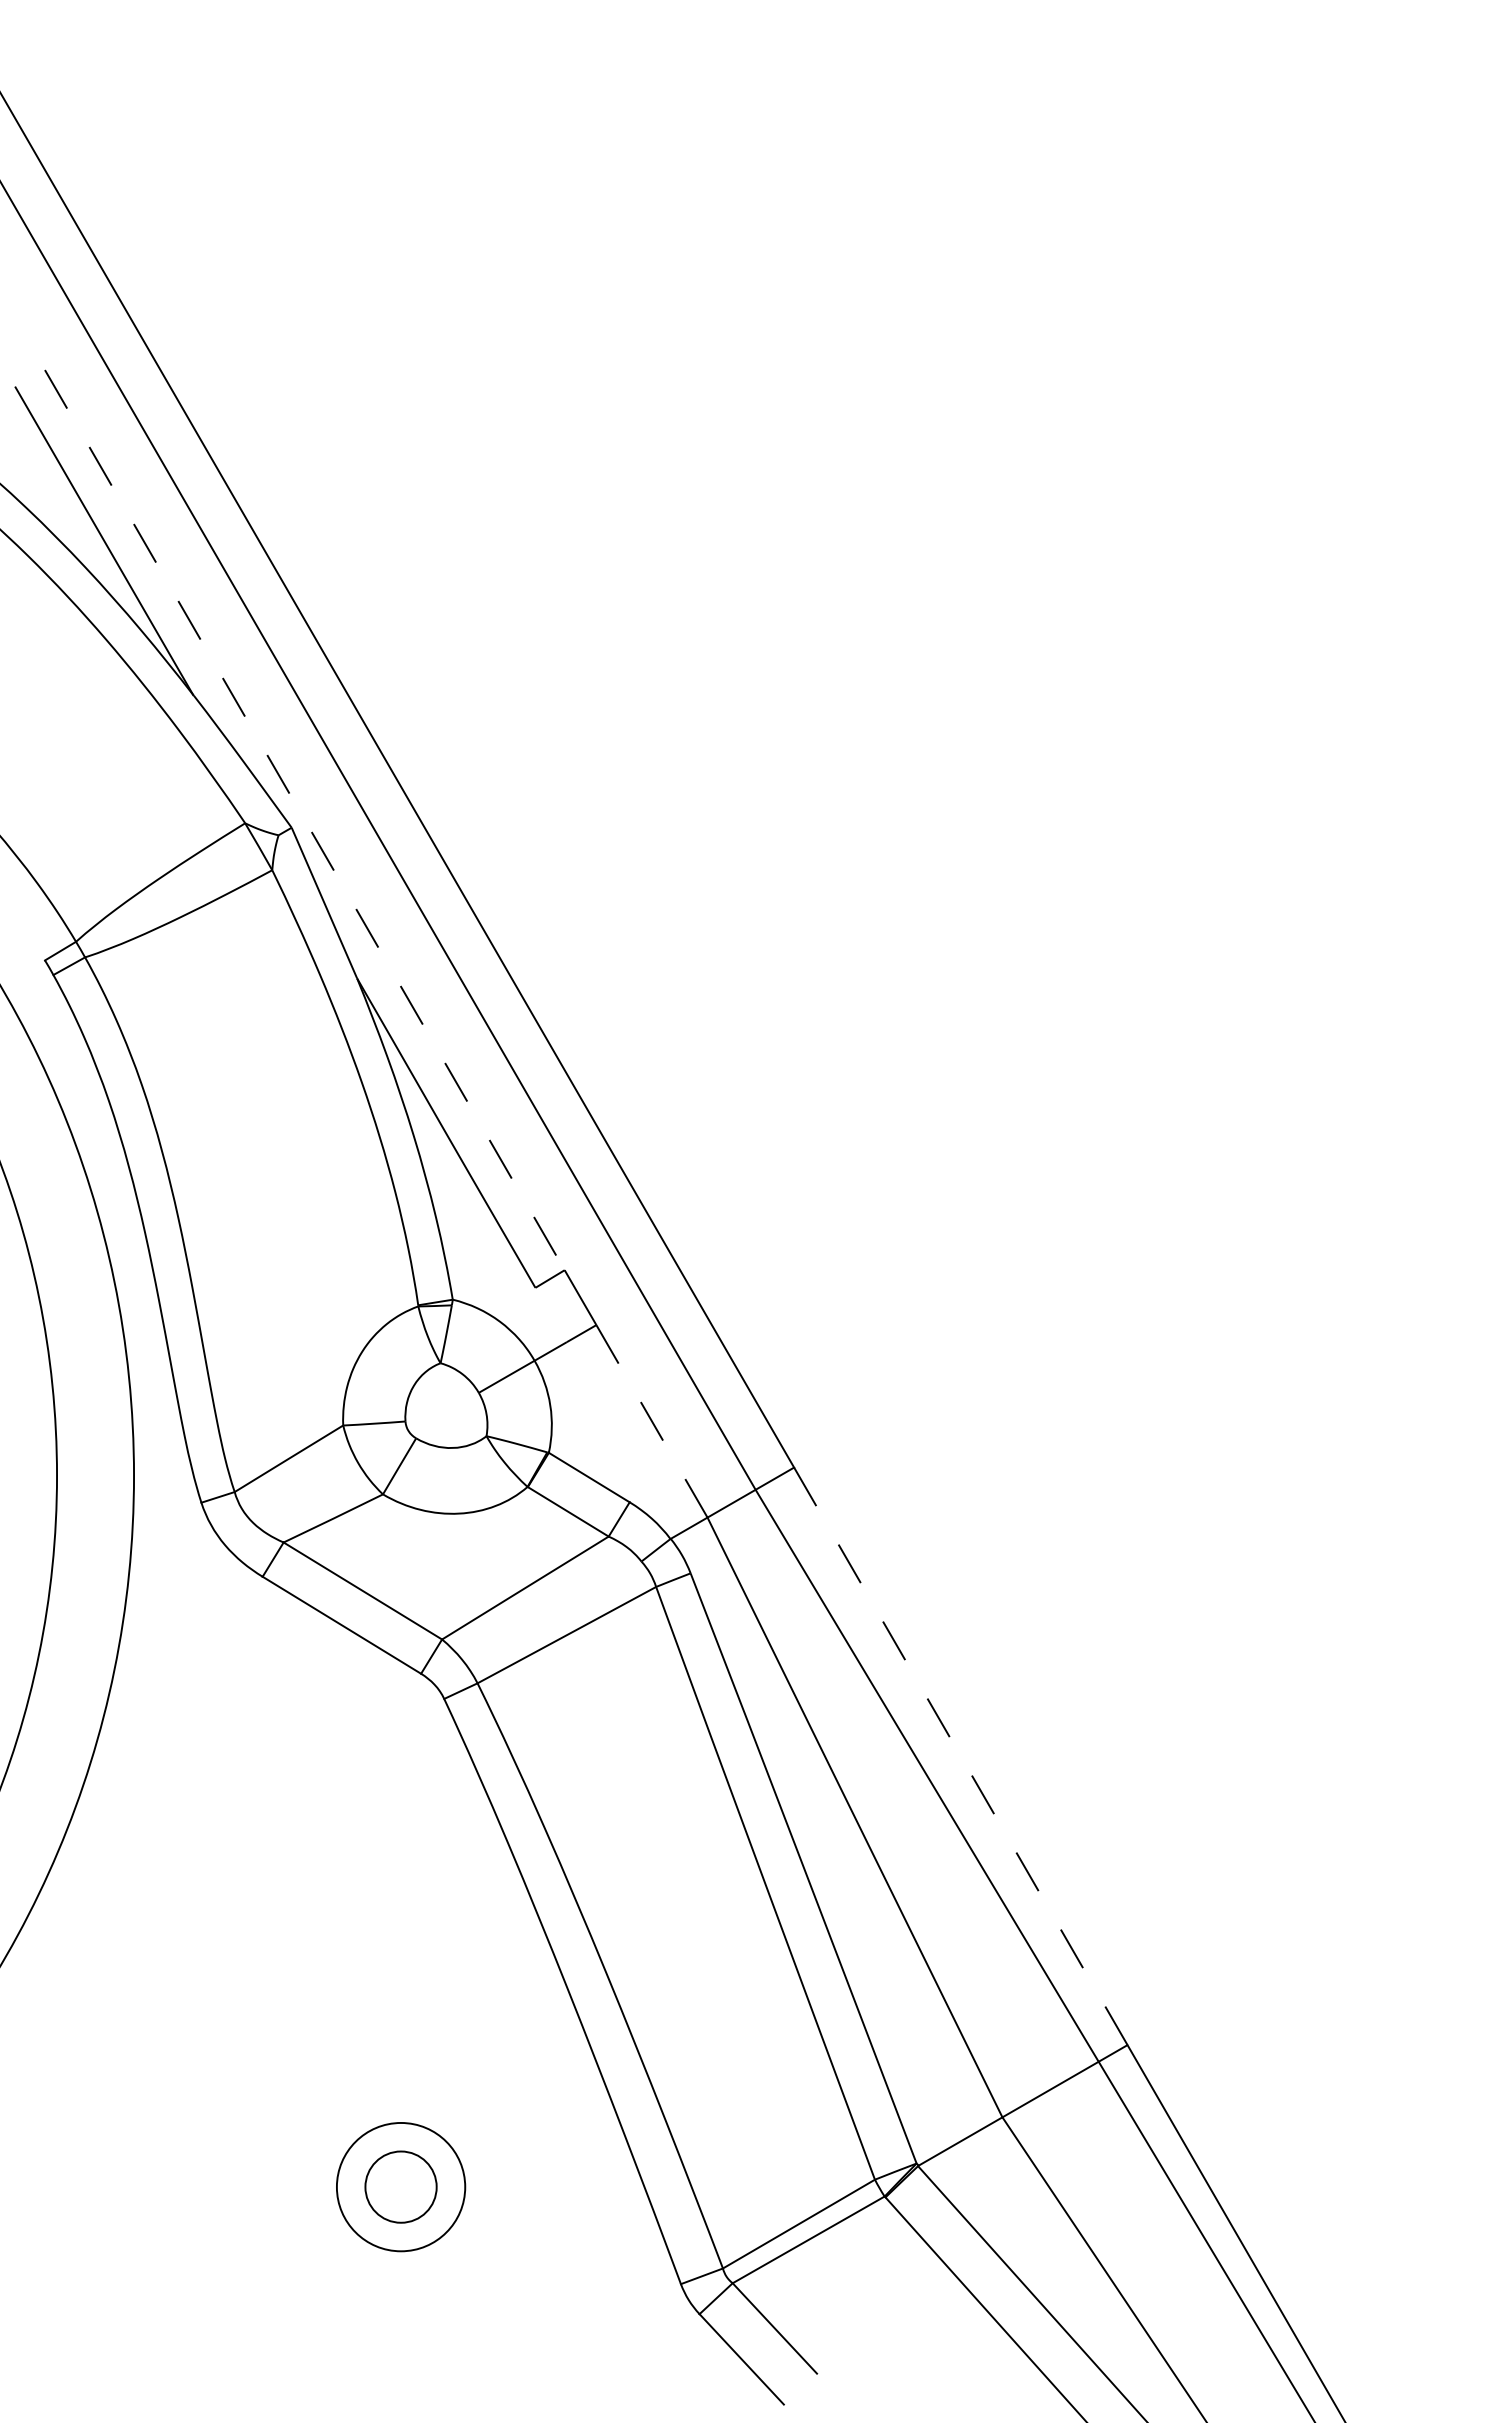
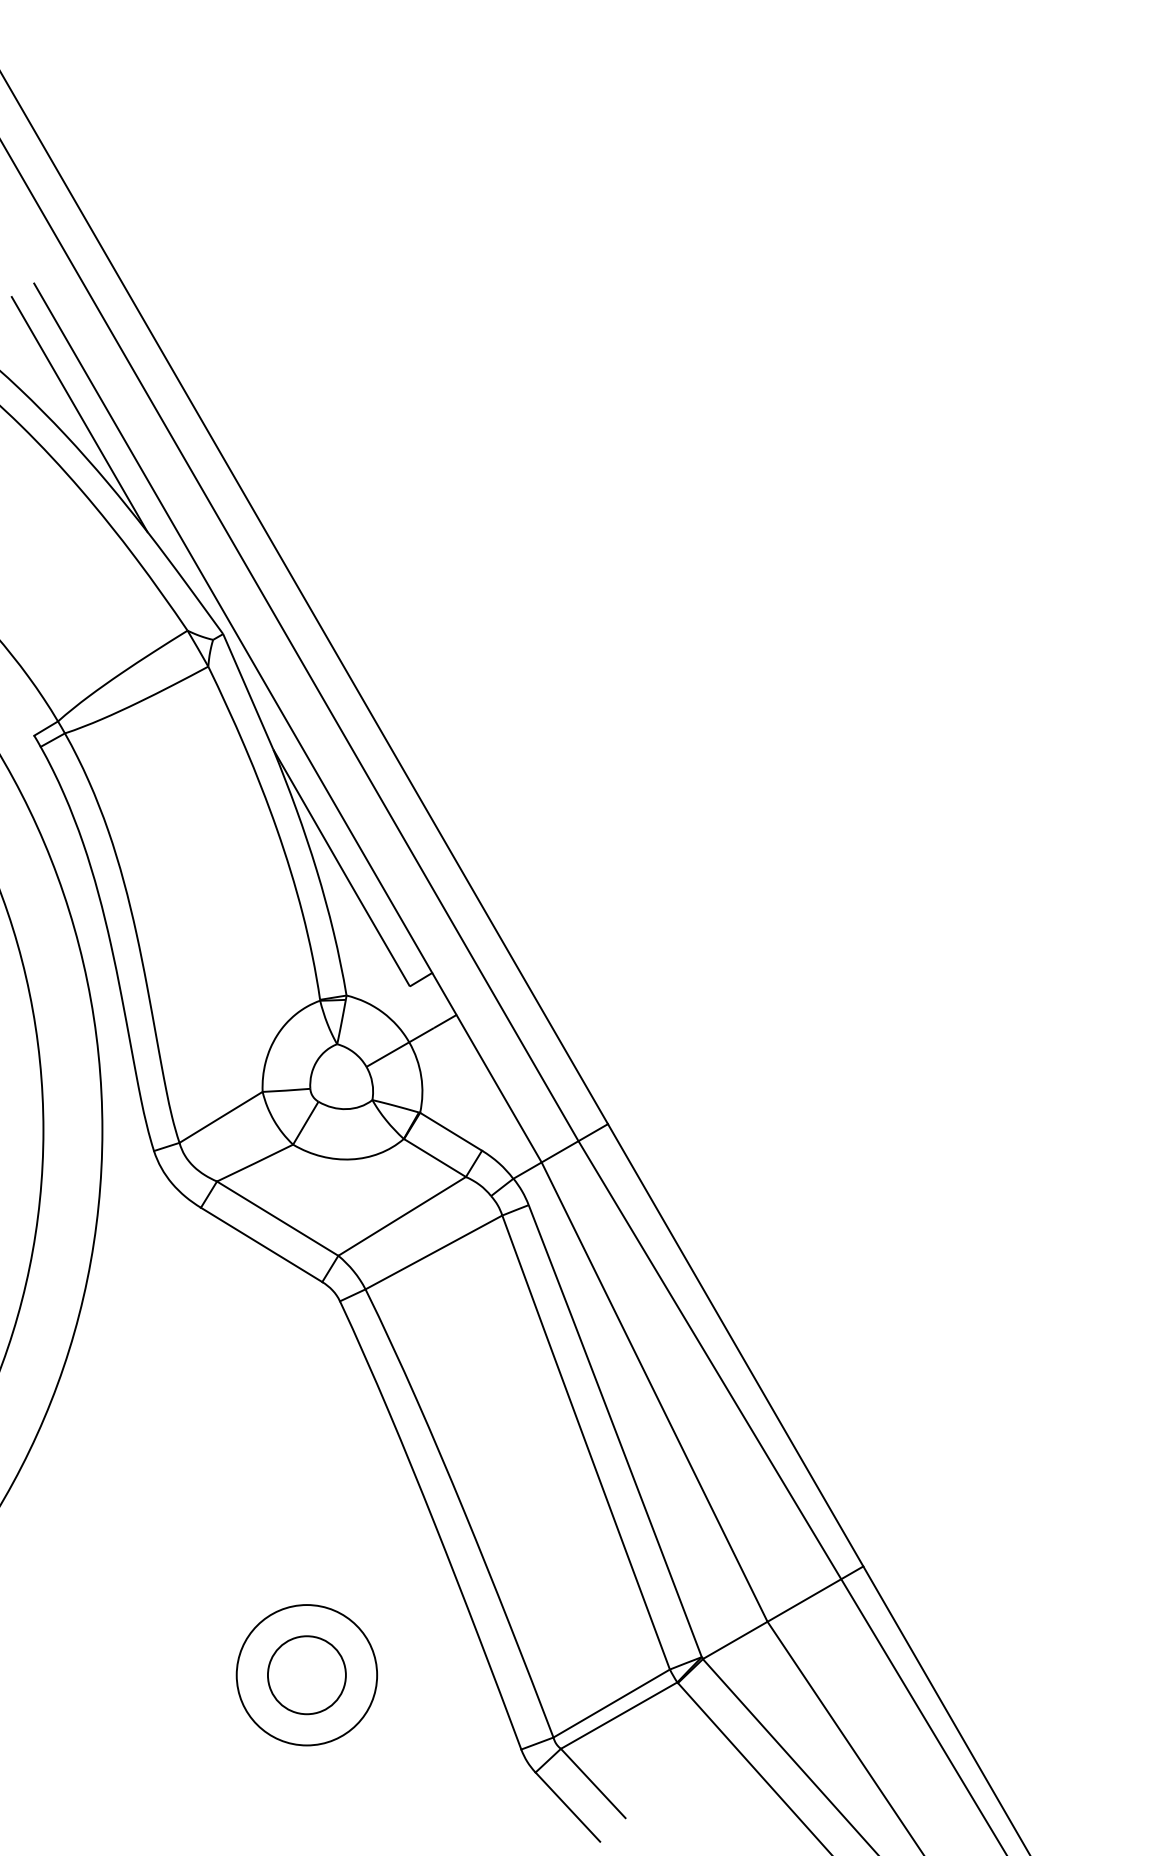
line: (304, 820) -> (232, 628), dashed -> solid
line: (651, 1420) -> (498, 1088), dashed -> solid
line: (961, 1756) -> (736, 1345), dashed -> solid
circle: (400, 2186) -> (306, 1674), size x1.43
circle: (400, 2187) -> (306, 1675), size x1.43

